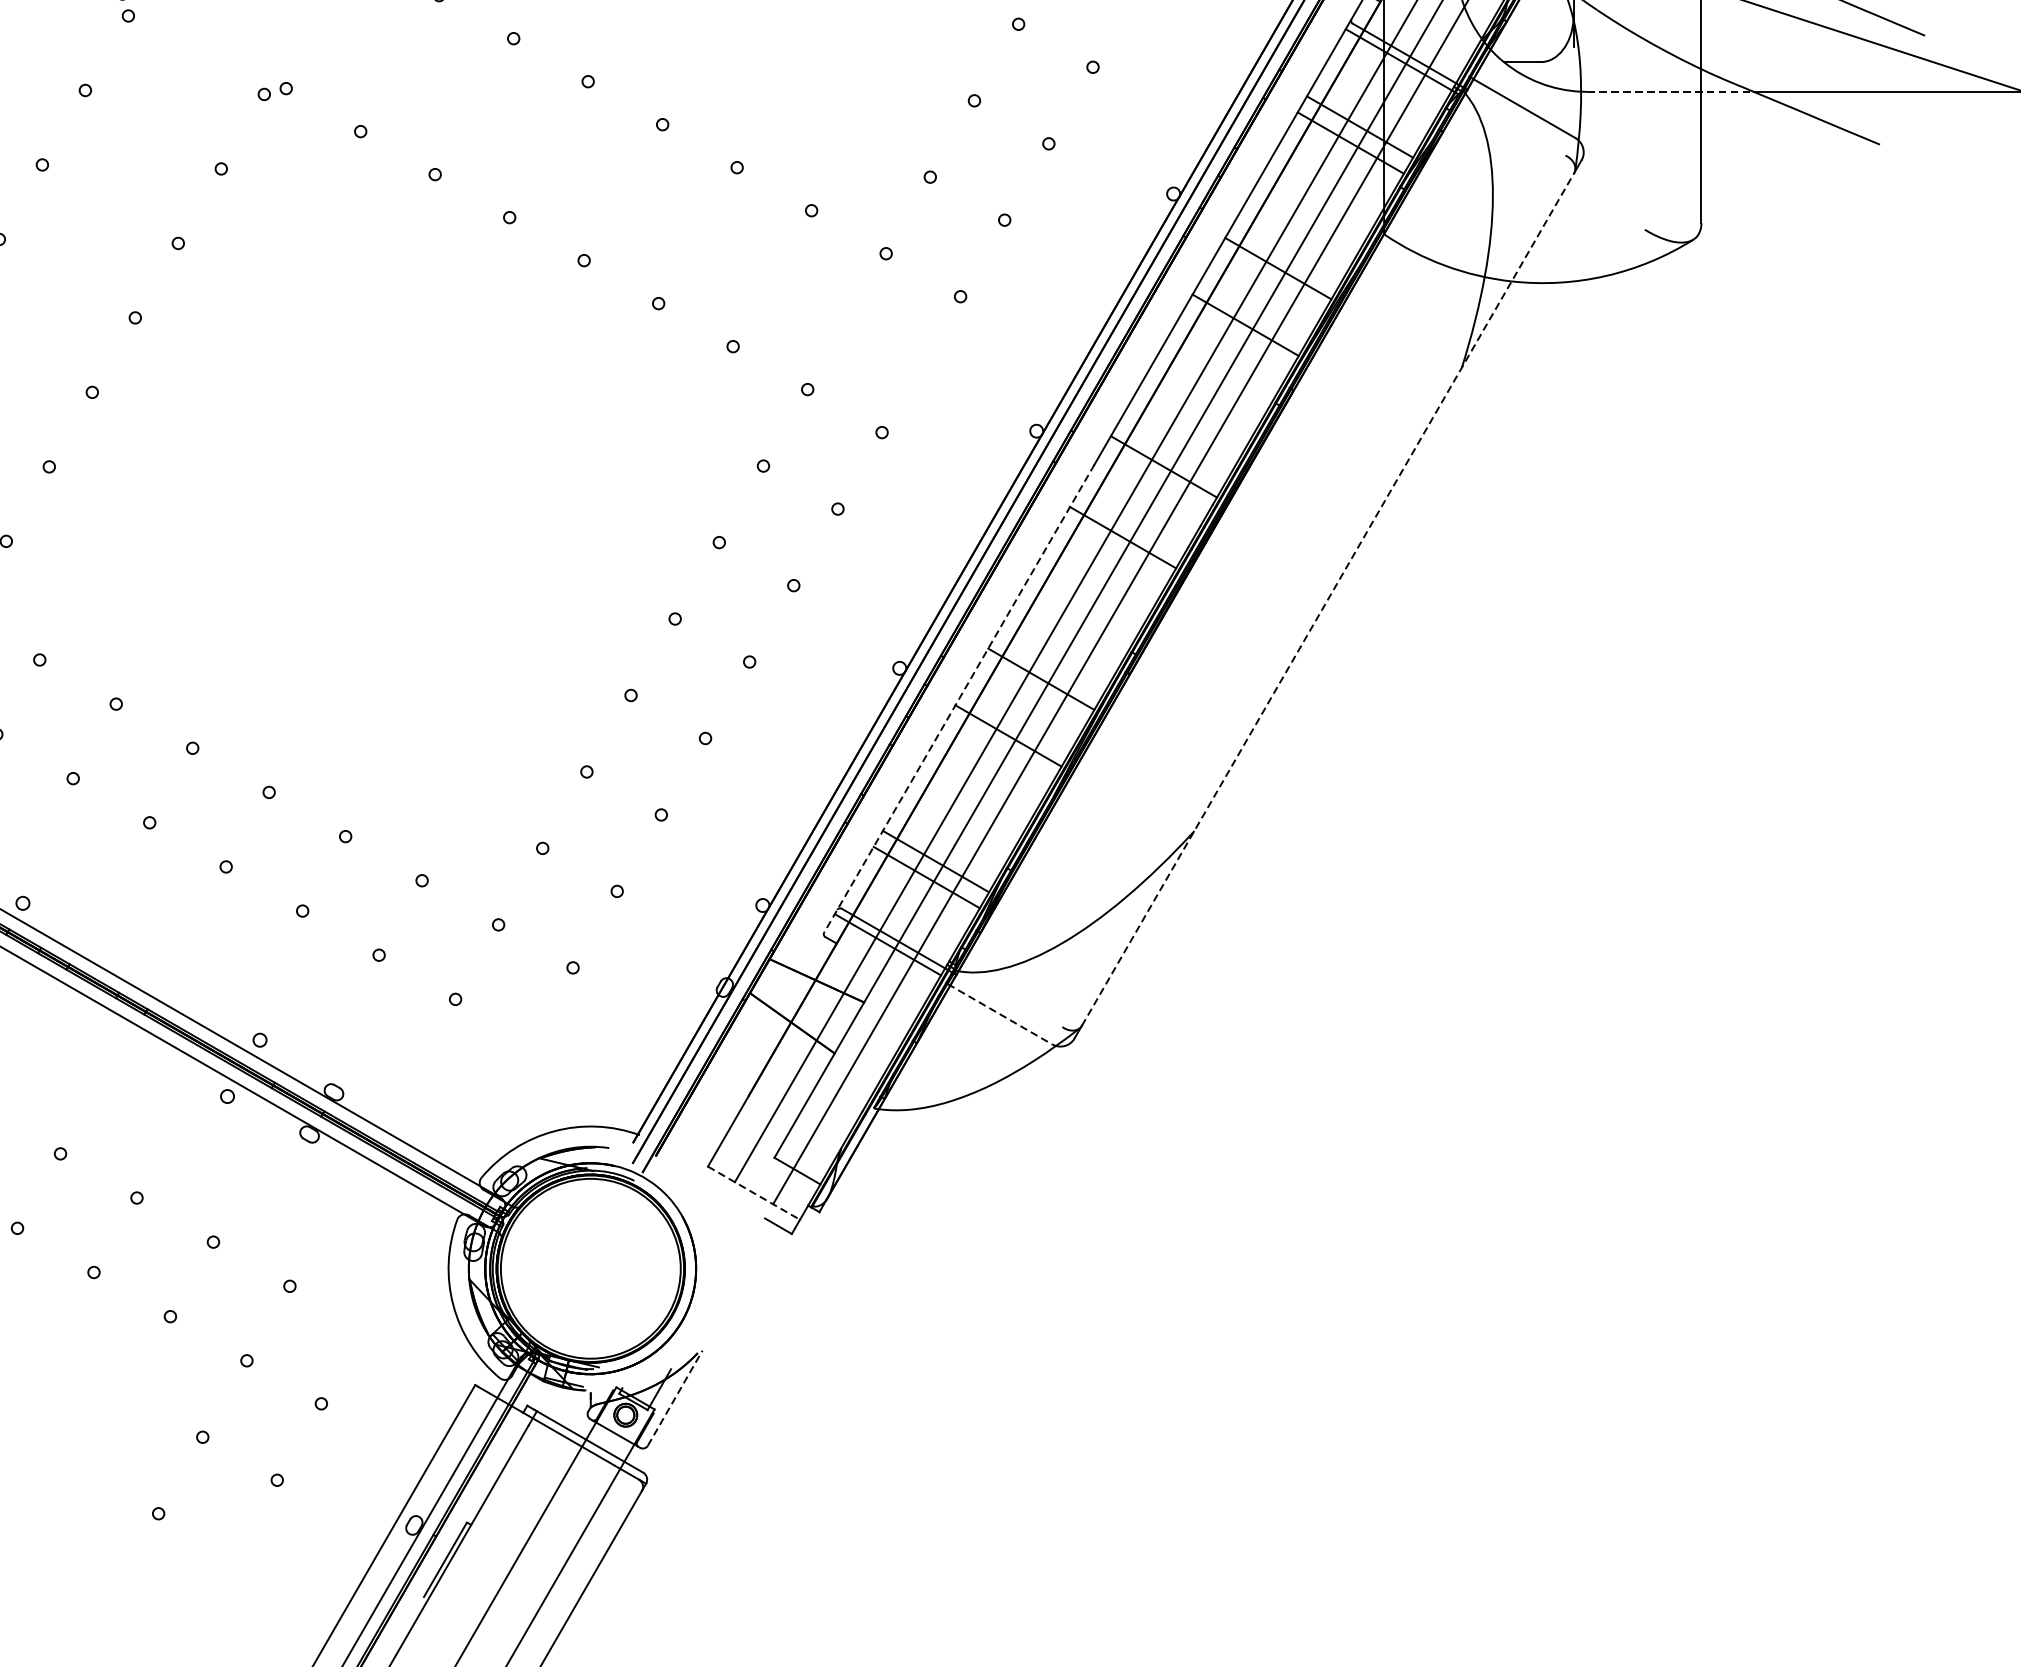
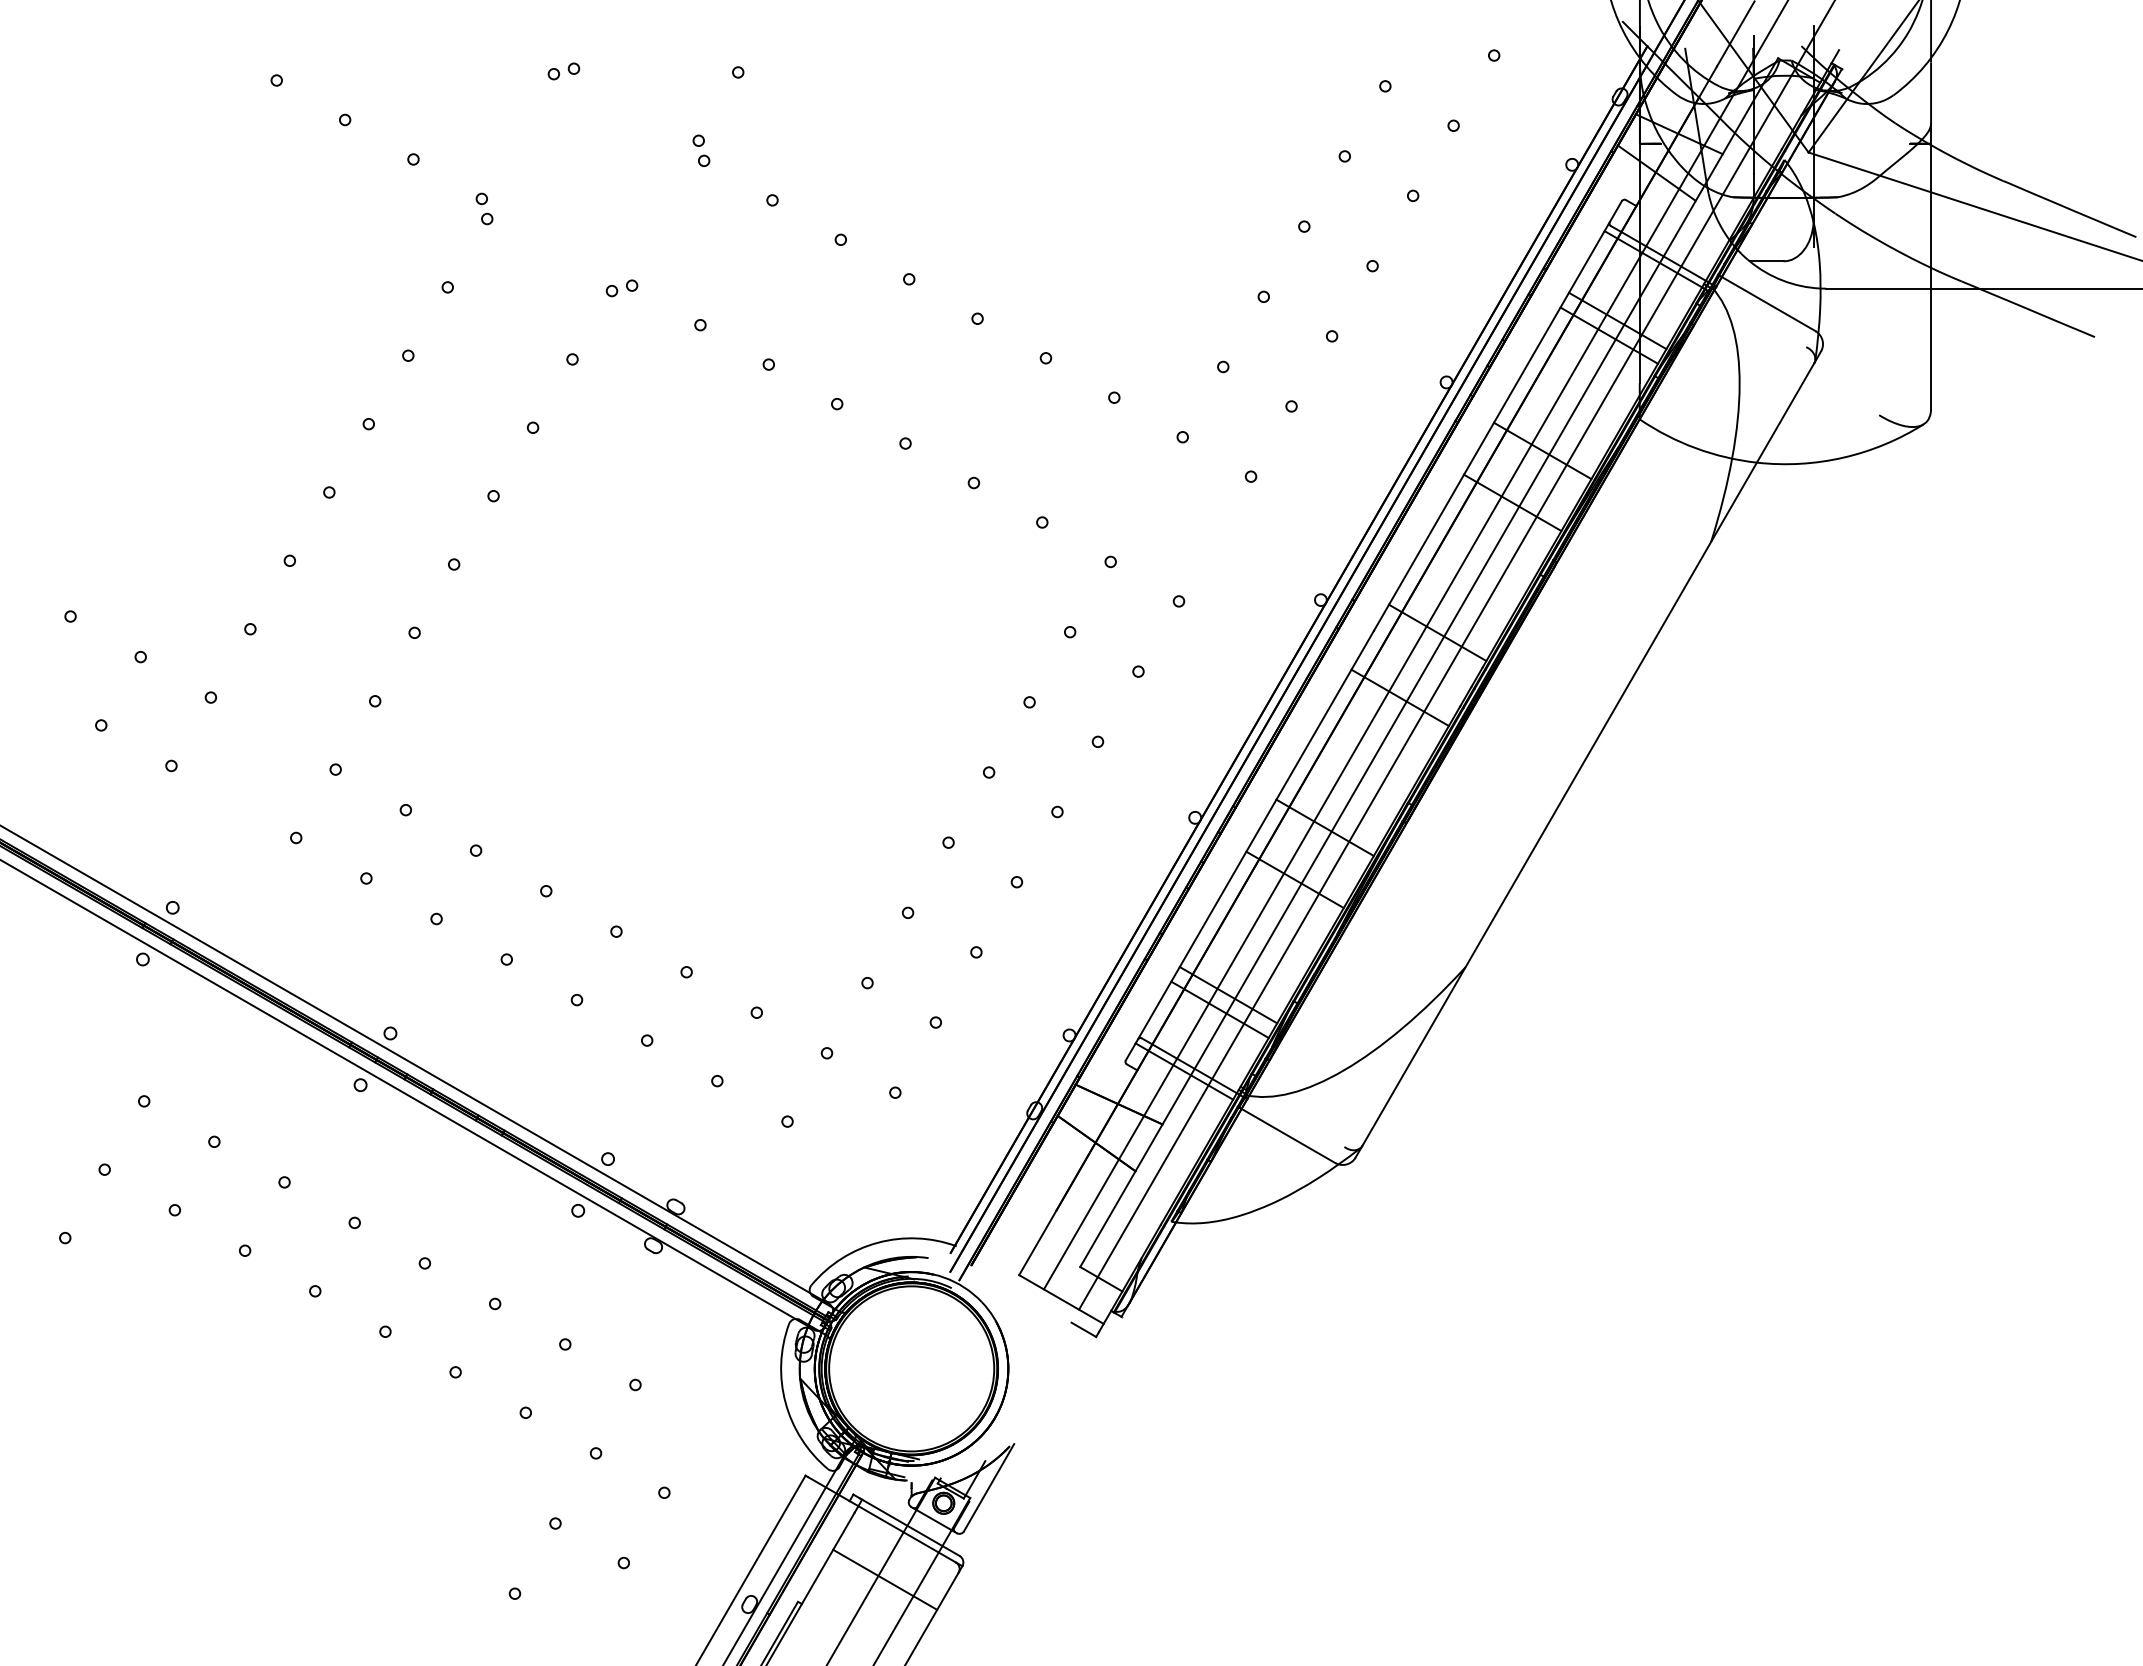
line: (1670, 91) -> (1902, 288), dashed -> solid
line: (1328, 599) -> (1588, 754), dashed -> solid
line: (958, 699) -> (1249, 846), dashed -> solid
line: (1000, 1014) -> (1287, 1135), dashed -> solid
line: (754, 1193) -> (1061, 1299), dashed -> solid
line: (675, 1397) -> (989, 1487), dashed -> solid
line: (562, 1498) -> (885, 1579), added

